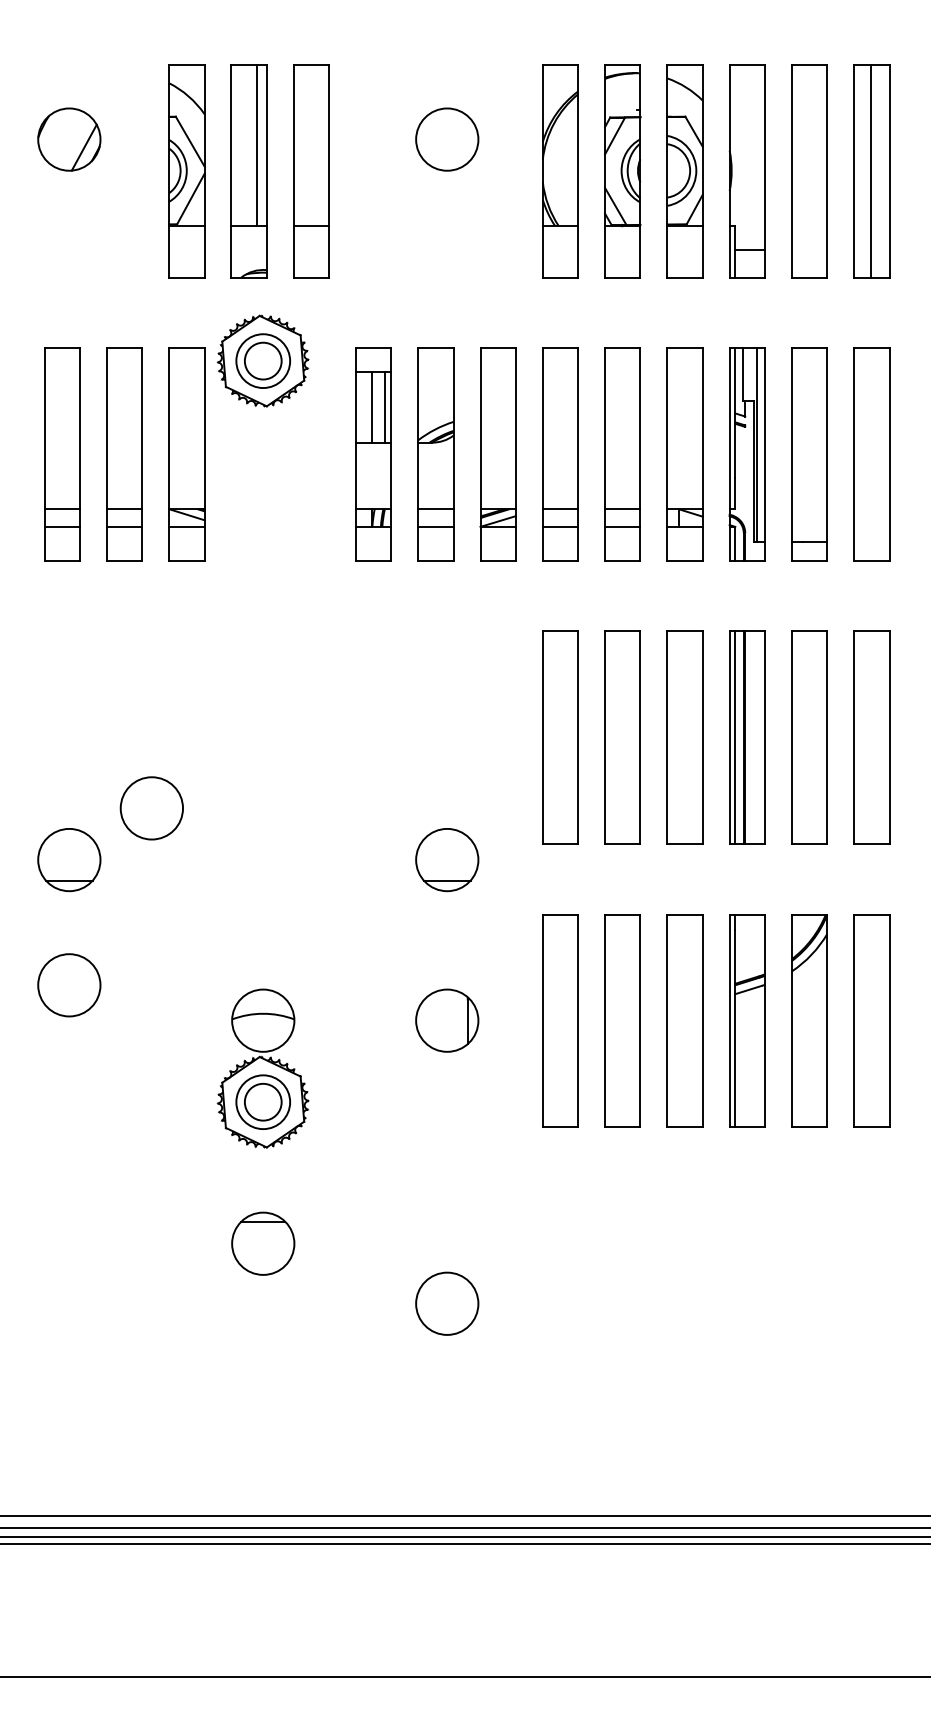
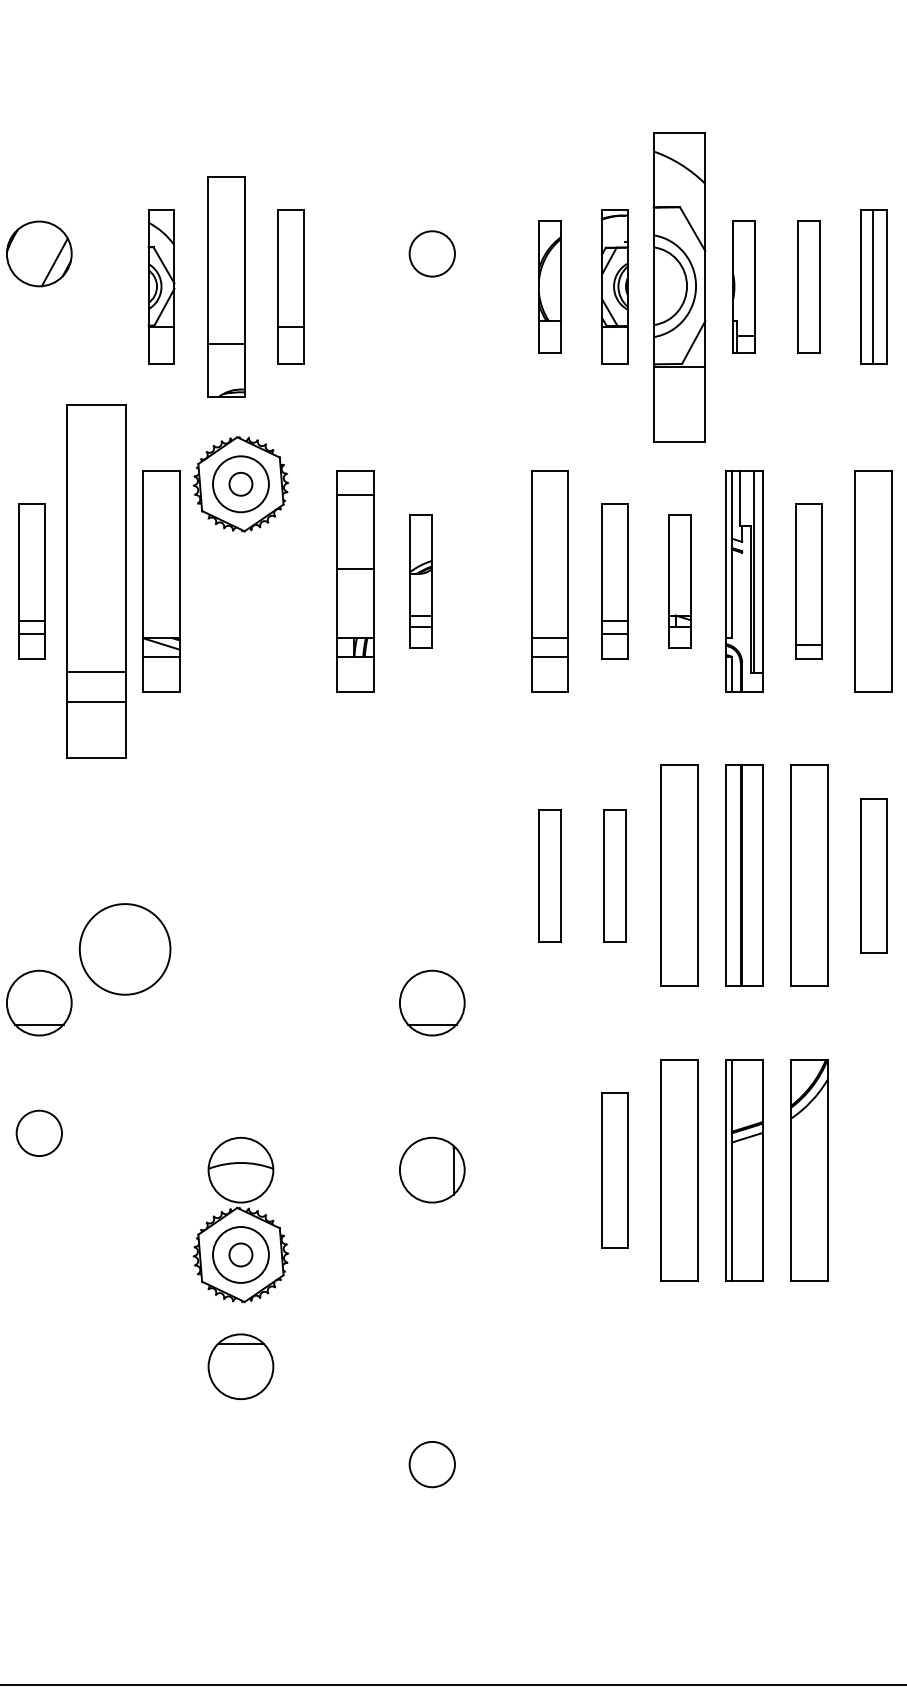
circle: (447, 139) -> (432, 253), size x0.7
line: (256, 145) -> (233, 260), removed
part: (186, 171) -> (161, 287), size x0.7
part: (311, 171) -> (291, 287), size x0.7
part: (560, 171) -> (550, 287), size x0.6
part: (622, 171) -> (614, 287), size x0.7
part: (684, 171) -> (679, 287), size x1.4
part: (746, 171) -> (743, 287), size x0.6
part: (809, 171) -> (809, 287), size x0.6
part: (871, 171) -> (873, 287), size x0.7
circle: (262, 360) -> (240, 483), size x0.6
line: (371, 406) -> (353, 531), removed
line: (385, 406) -> (368, 531), removed
part: (62, 454) -> (32, 581), size x0.7
part: (124, 454) -> (96, 581), size x1.6
part: (435, 454) -> (420, 581), size x0.6
part: (497, 454) -> (484, 581), removed
part: (622, 454) -> (614, 581), size x0.7
part: (684, 454) -> (679, 581), size x0.6
part: (809, 454) -> (809, 581), size x0.7
part: (560, 737) -> (550, 875), size x0.6
part: (622, 737) -> (614, 875), size x0.6
line: (735, 737) -> (732, 875), removed
part: (871, 737) -> (873, 875), size x0.7
circle: (151, 808) -> (124, 949), size x1.4
circle: (69, 985) -> (39, 1133), size x0.7
part: (560, 1020) -> (550, 1169), removed
part: (622, 1020) -> (614, 1169), size x0.7
part: (871, 1020) -> (873, 1169), removed
circle: (262, 1101) -> (240, 1254), size x0.6
part: (263, 1243) -> (241, 1366), moved
circle: (447, 1303) -> (432, 1464), size x0.7

